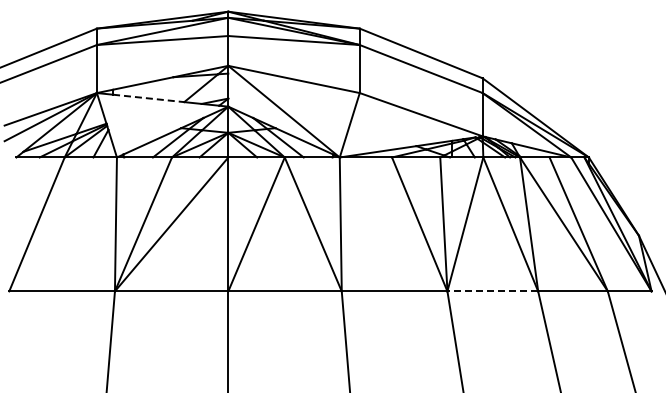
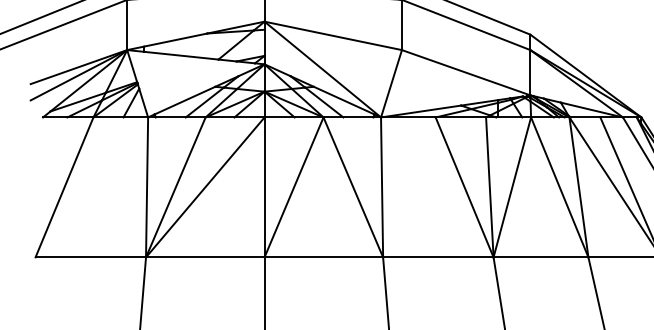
line: (148, 98) -> (181, 55), dashed -> solid
line: (492, 291) -> (540, 257), dashed -> solid

